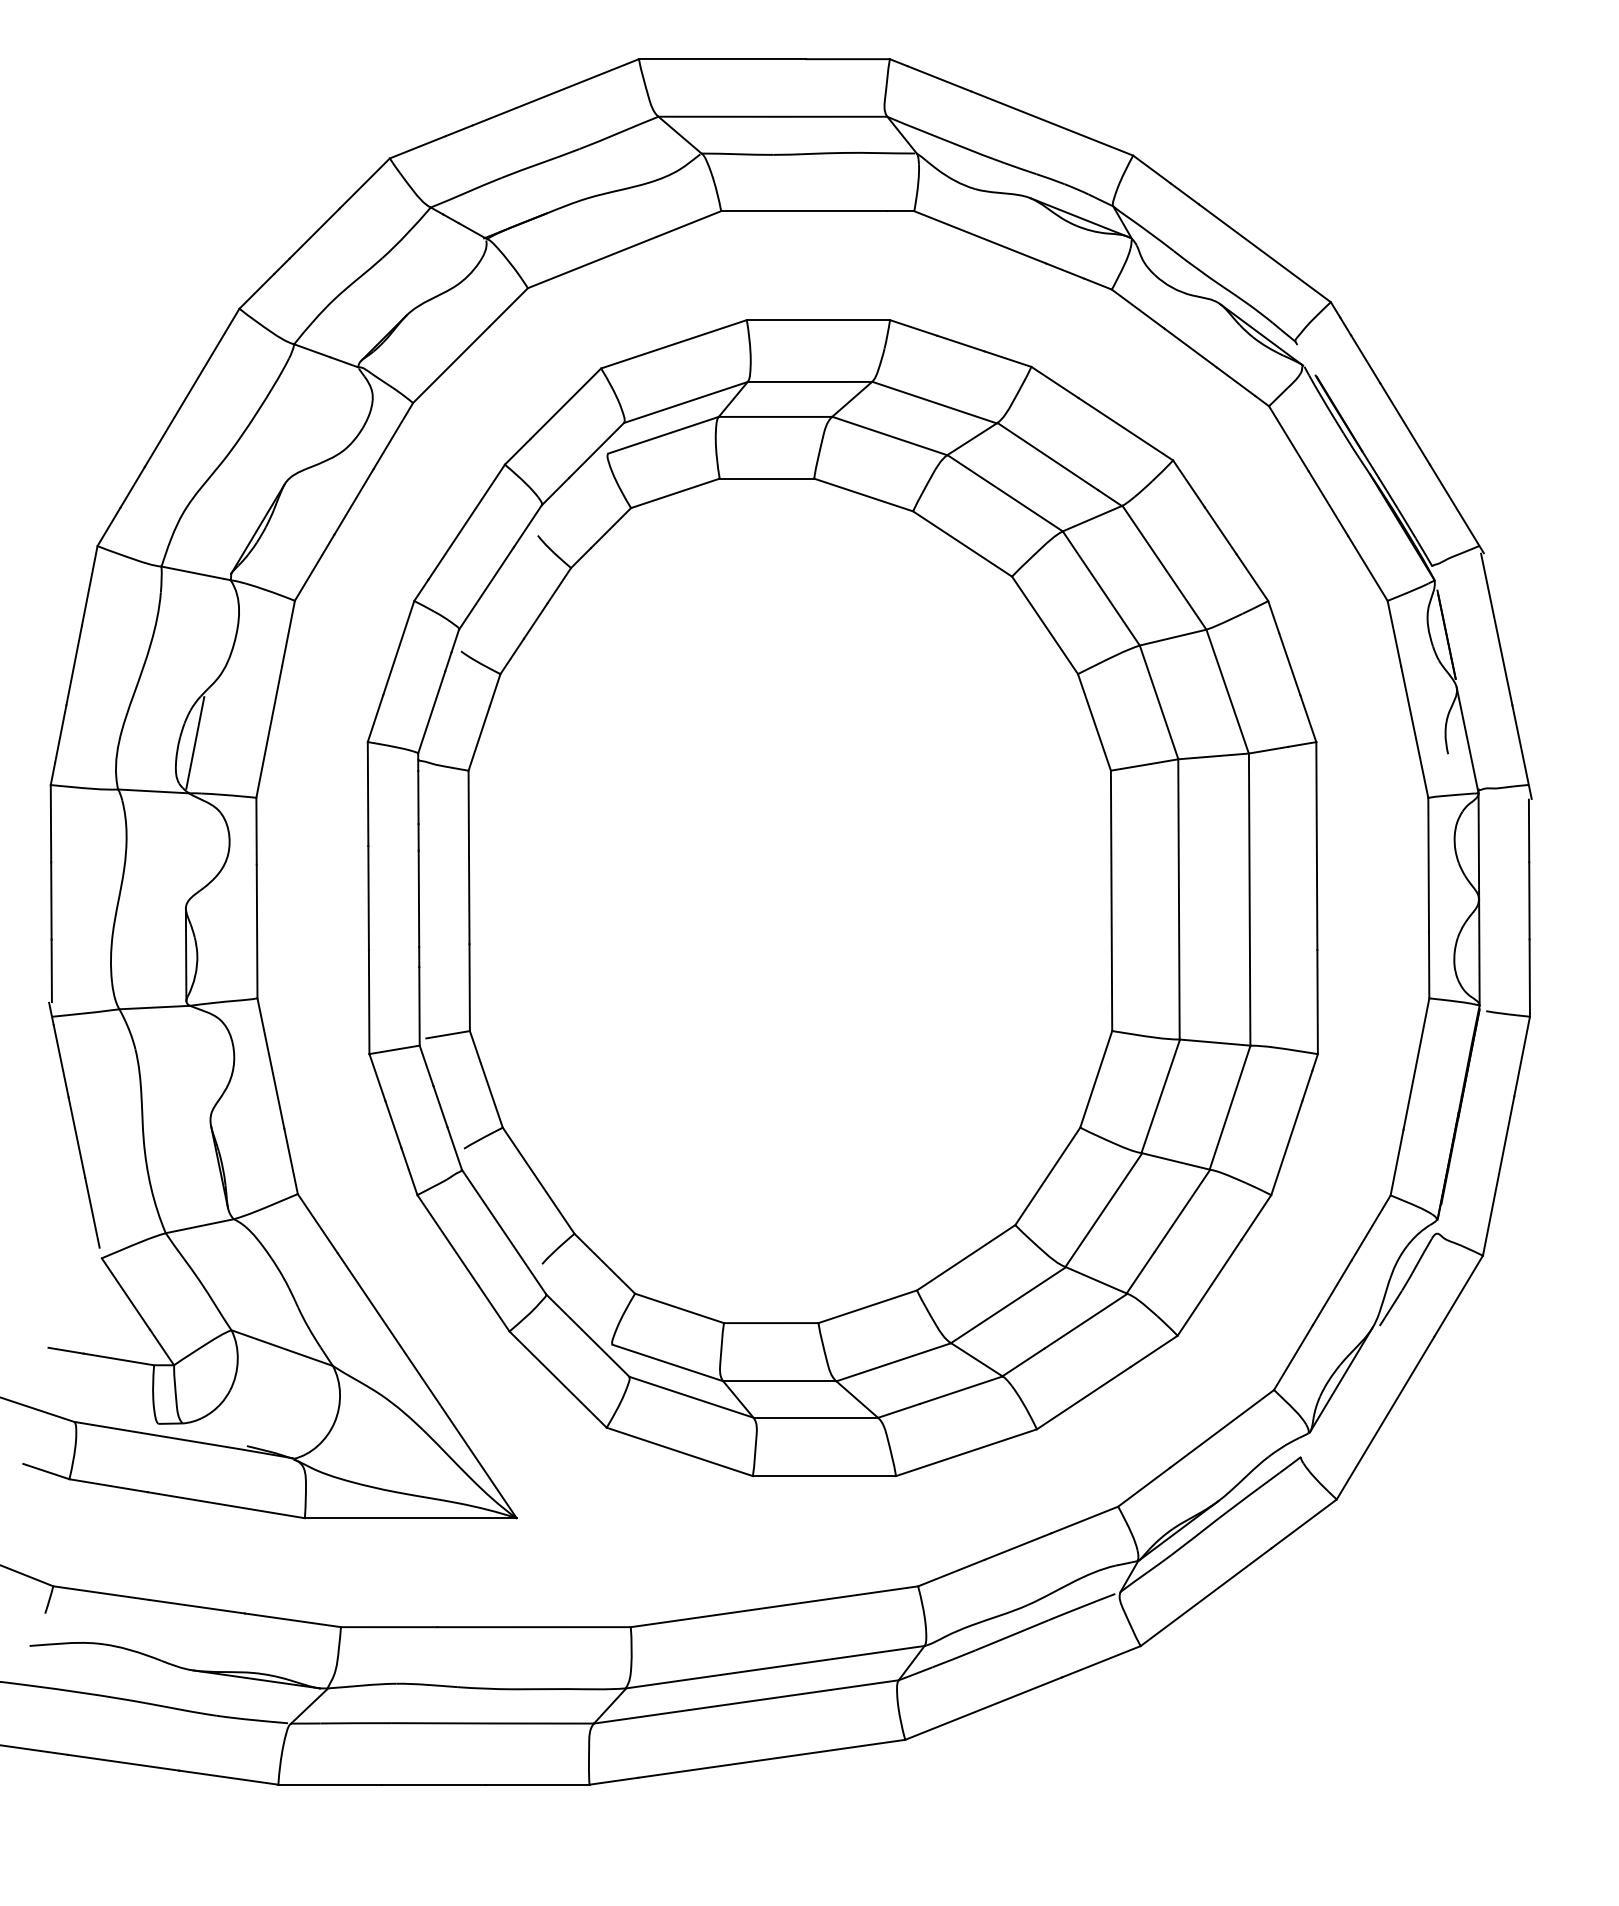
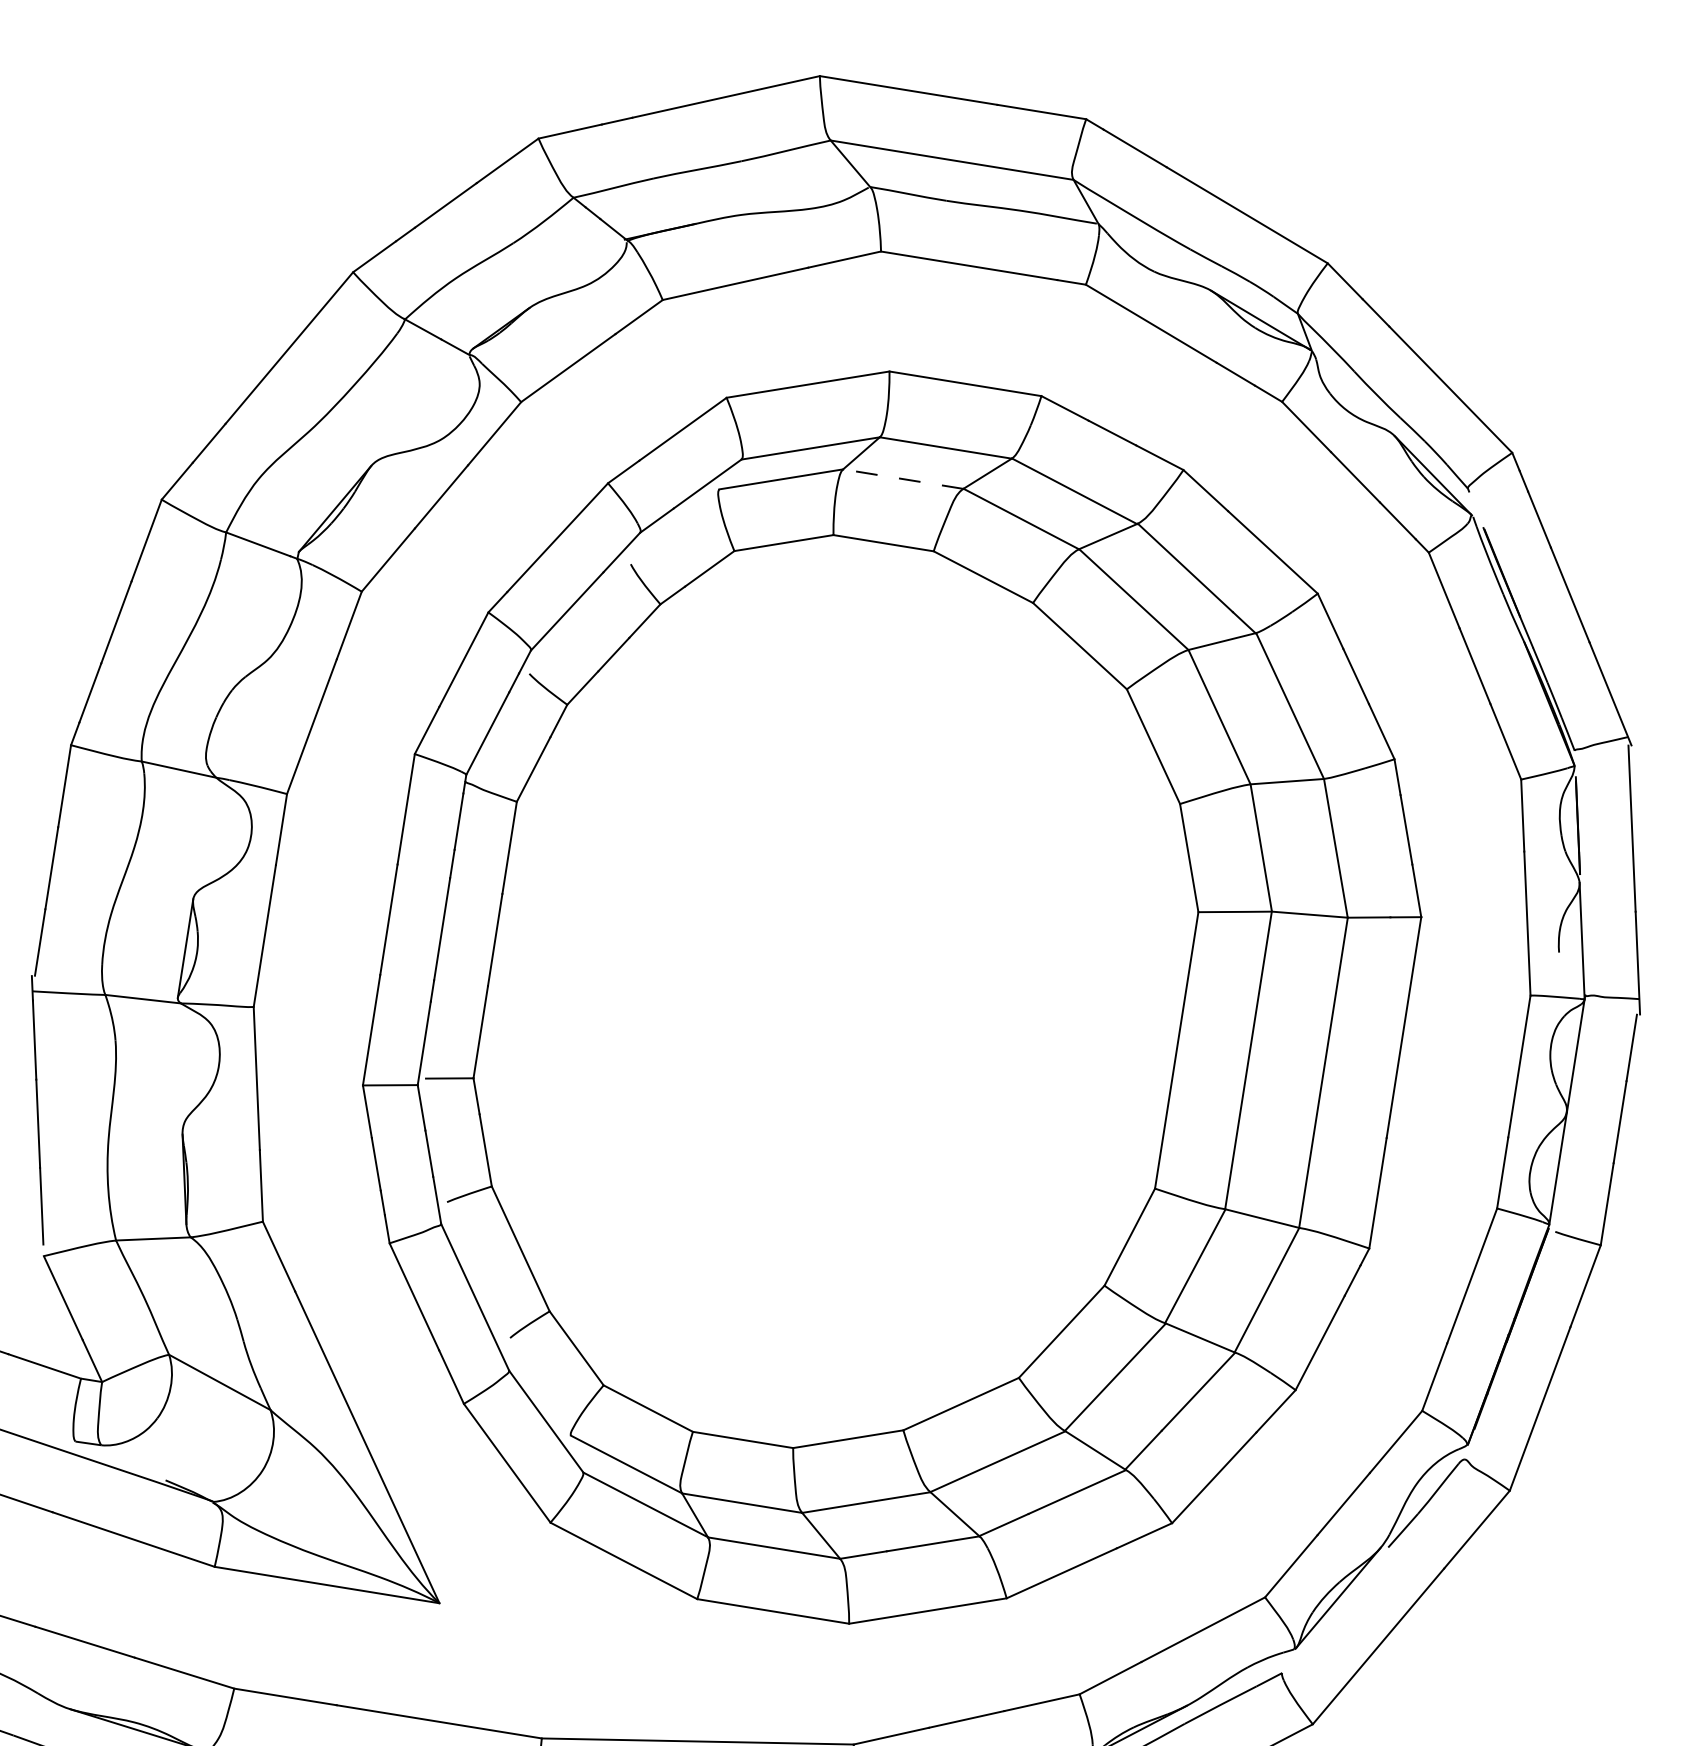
line: (775, 416) -> (903, 478), solid -> dashed
line: (195, 742) -> (231, 724), removed

